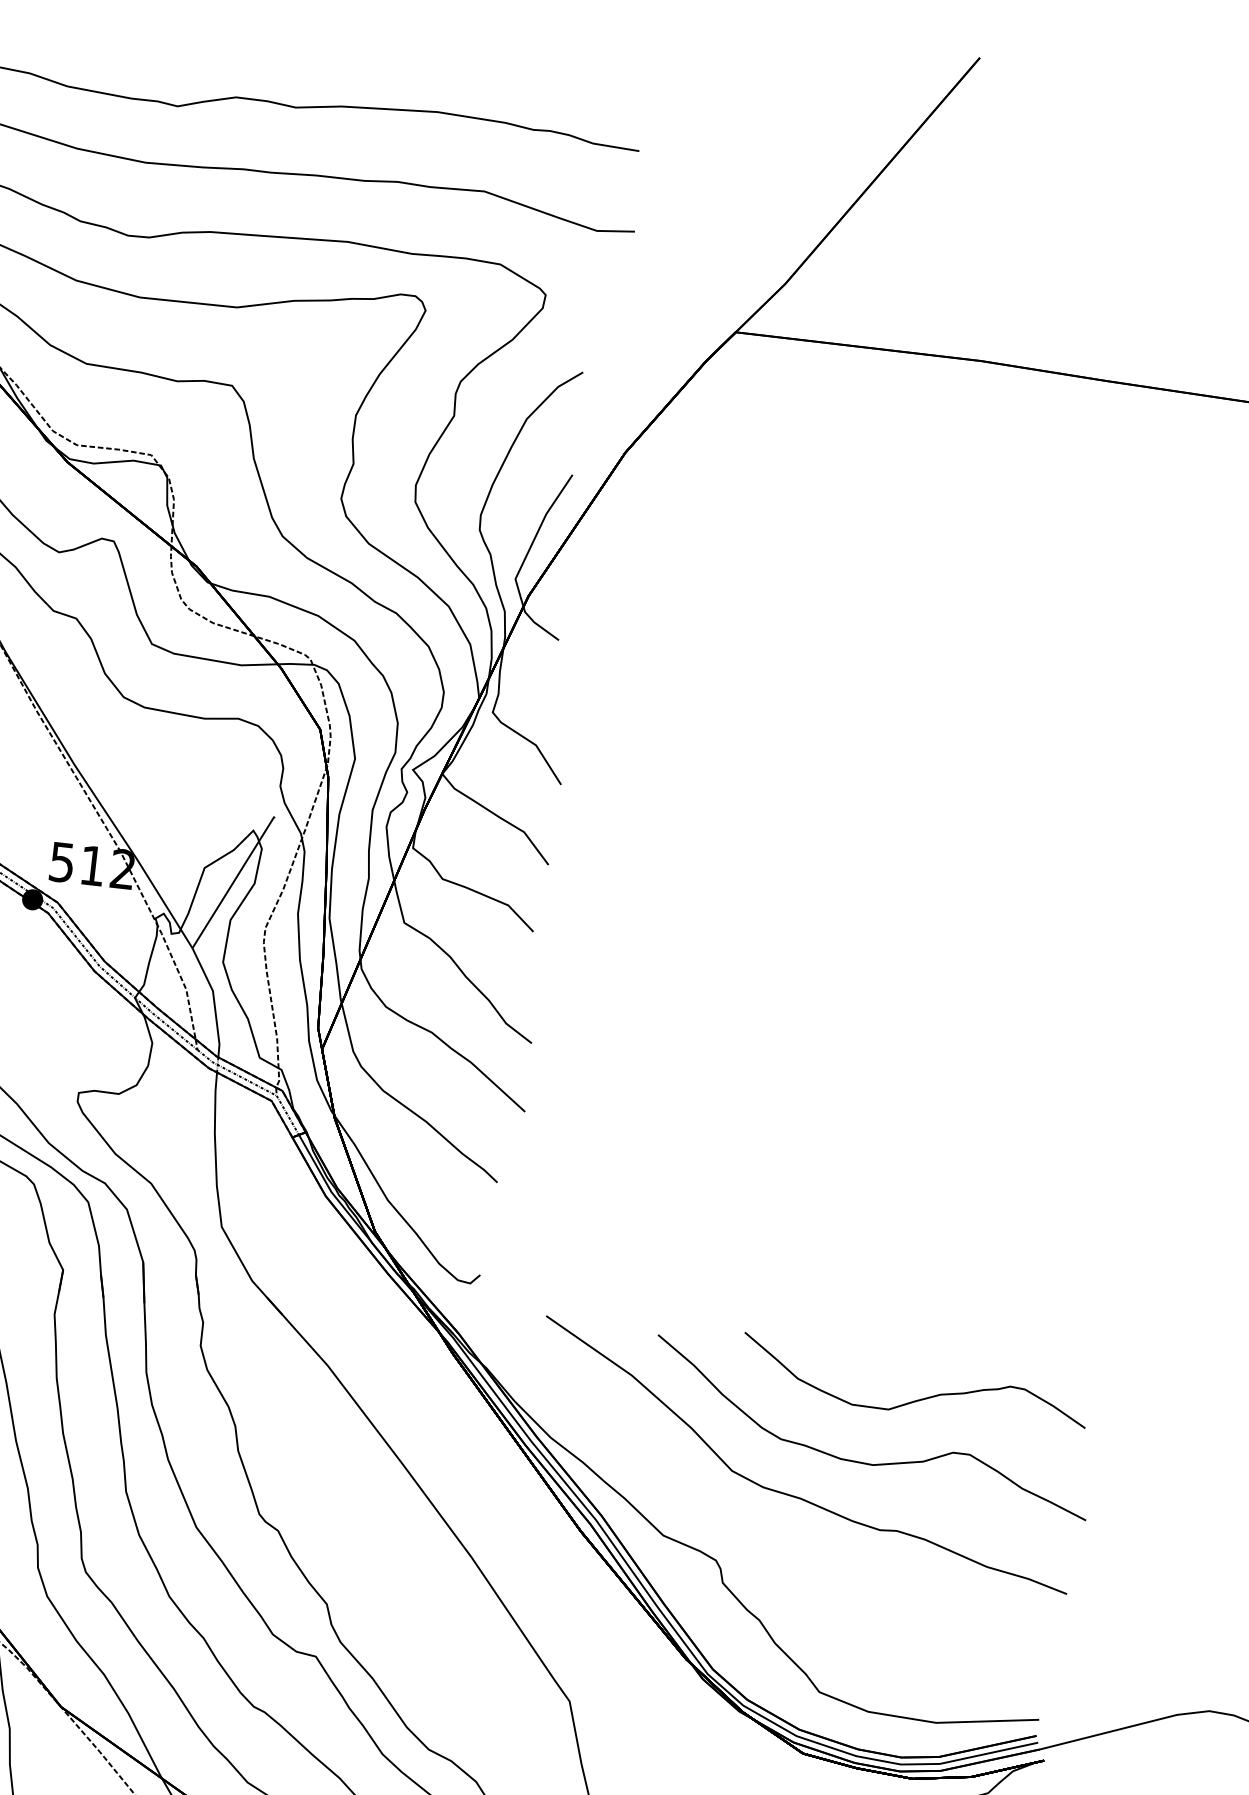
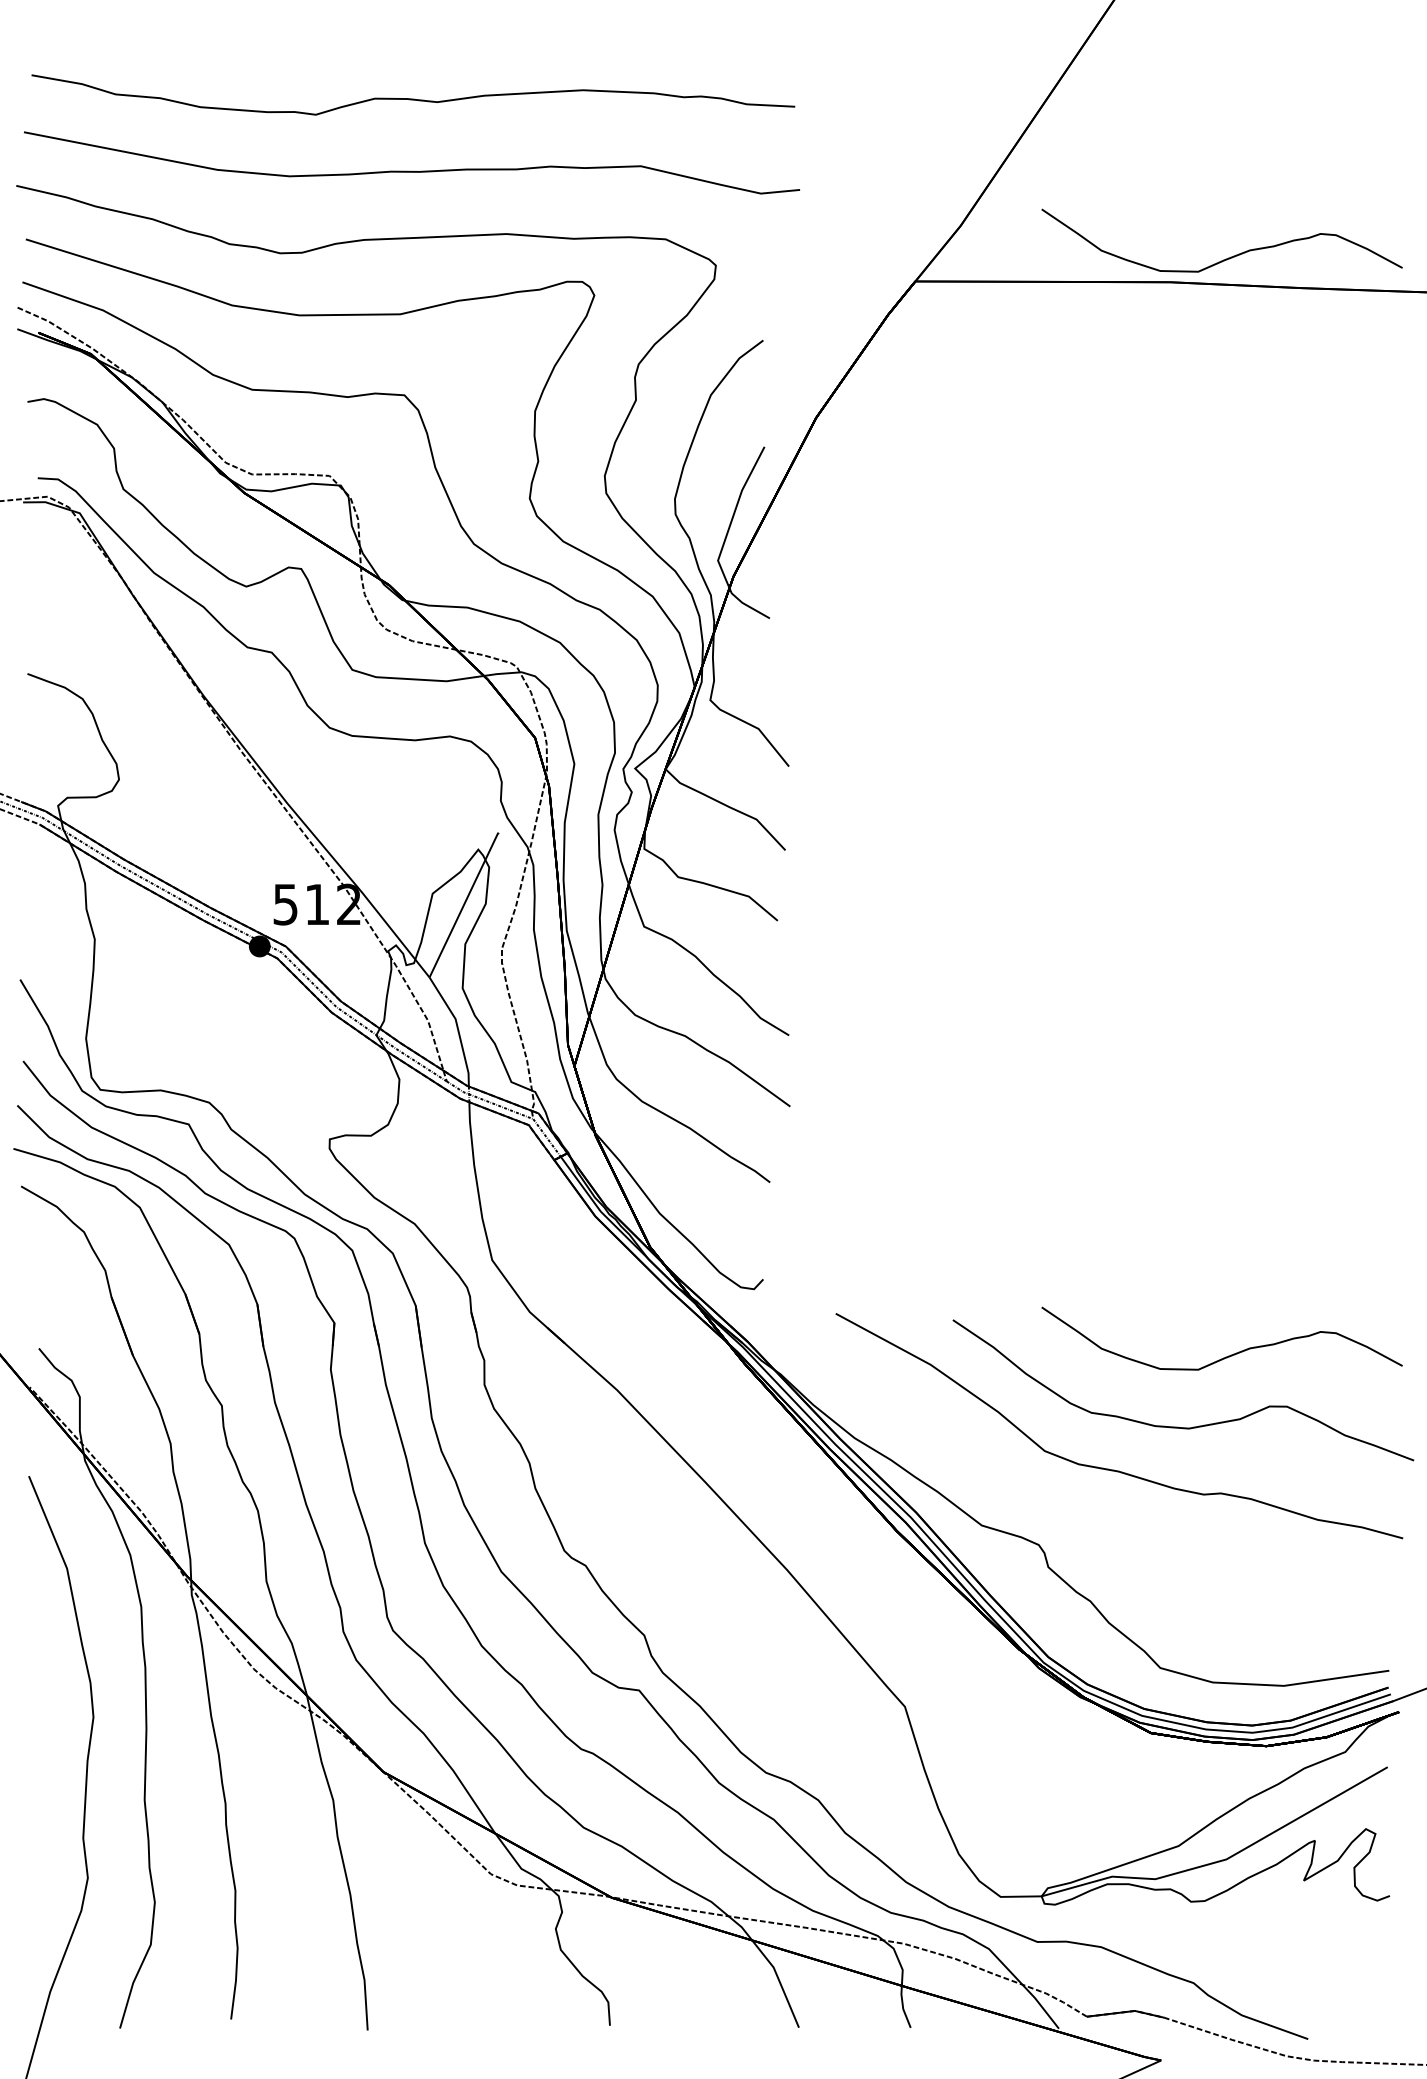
curve: (1039, 343) -> (1228, 257), added

